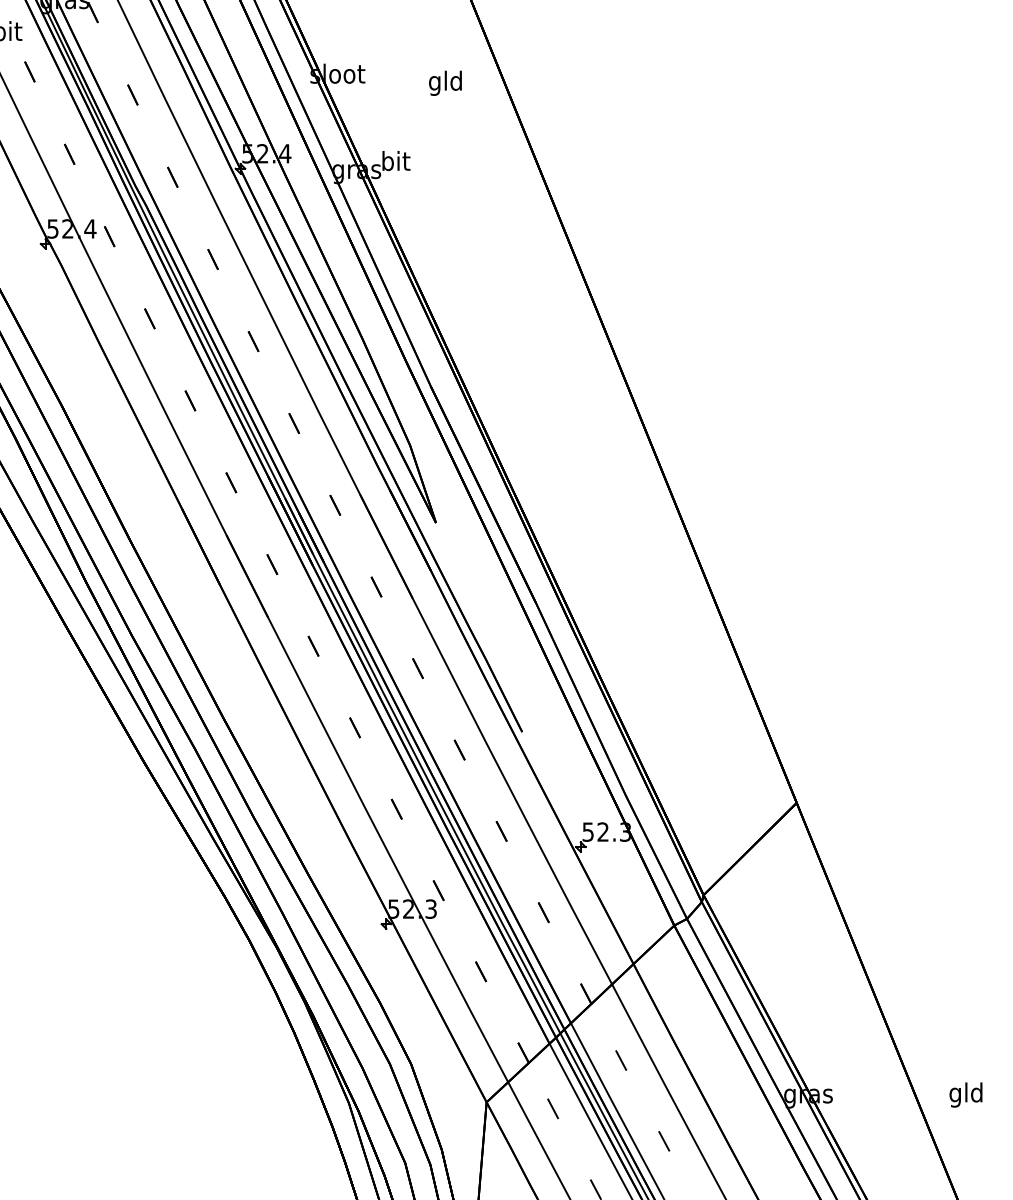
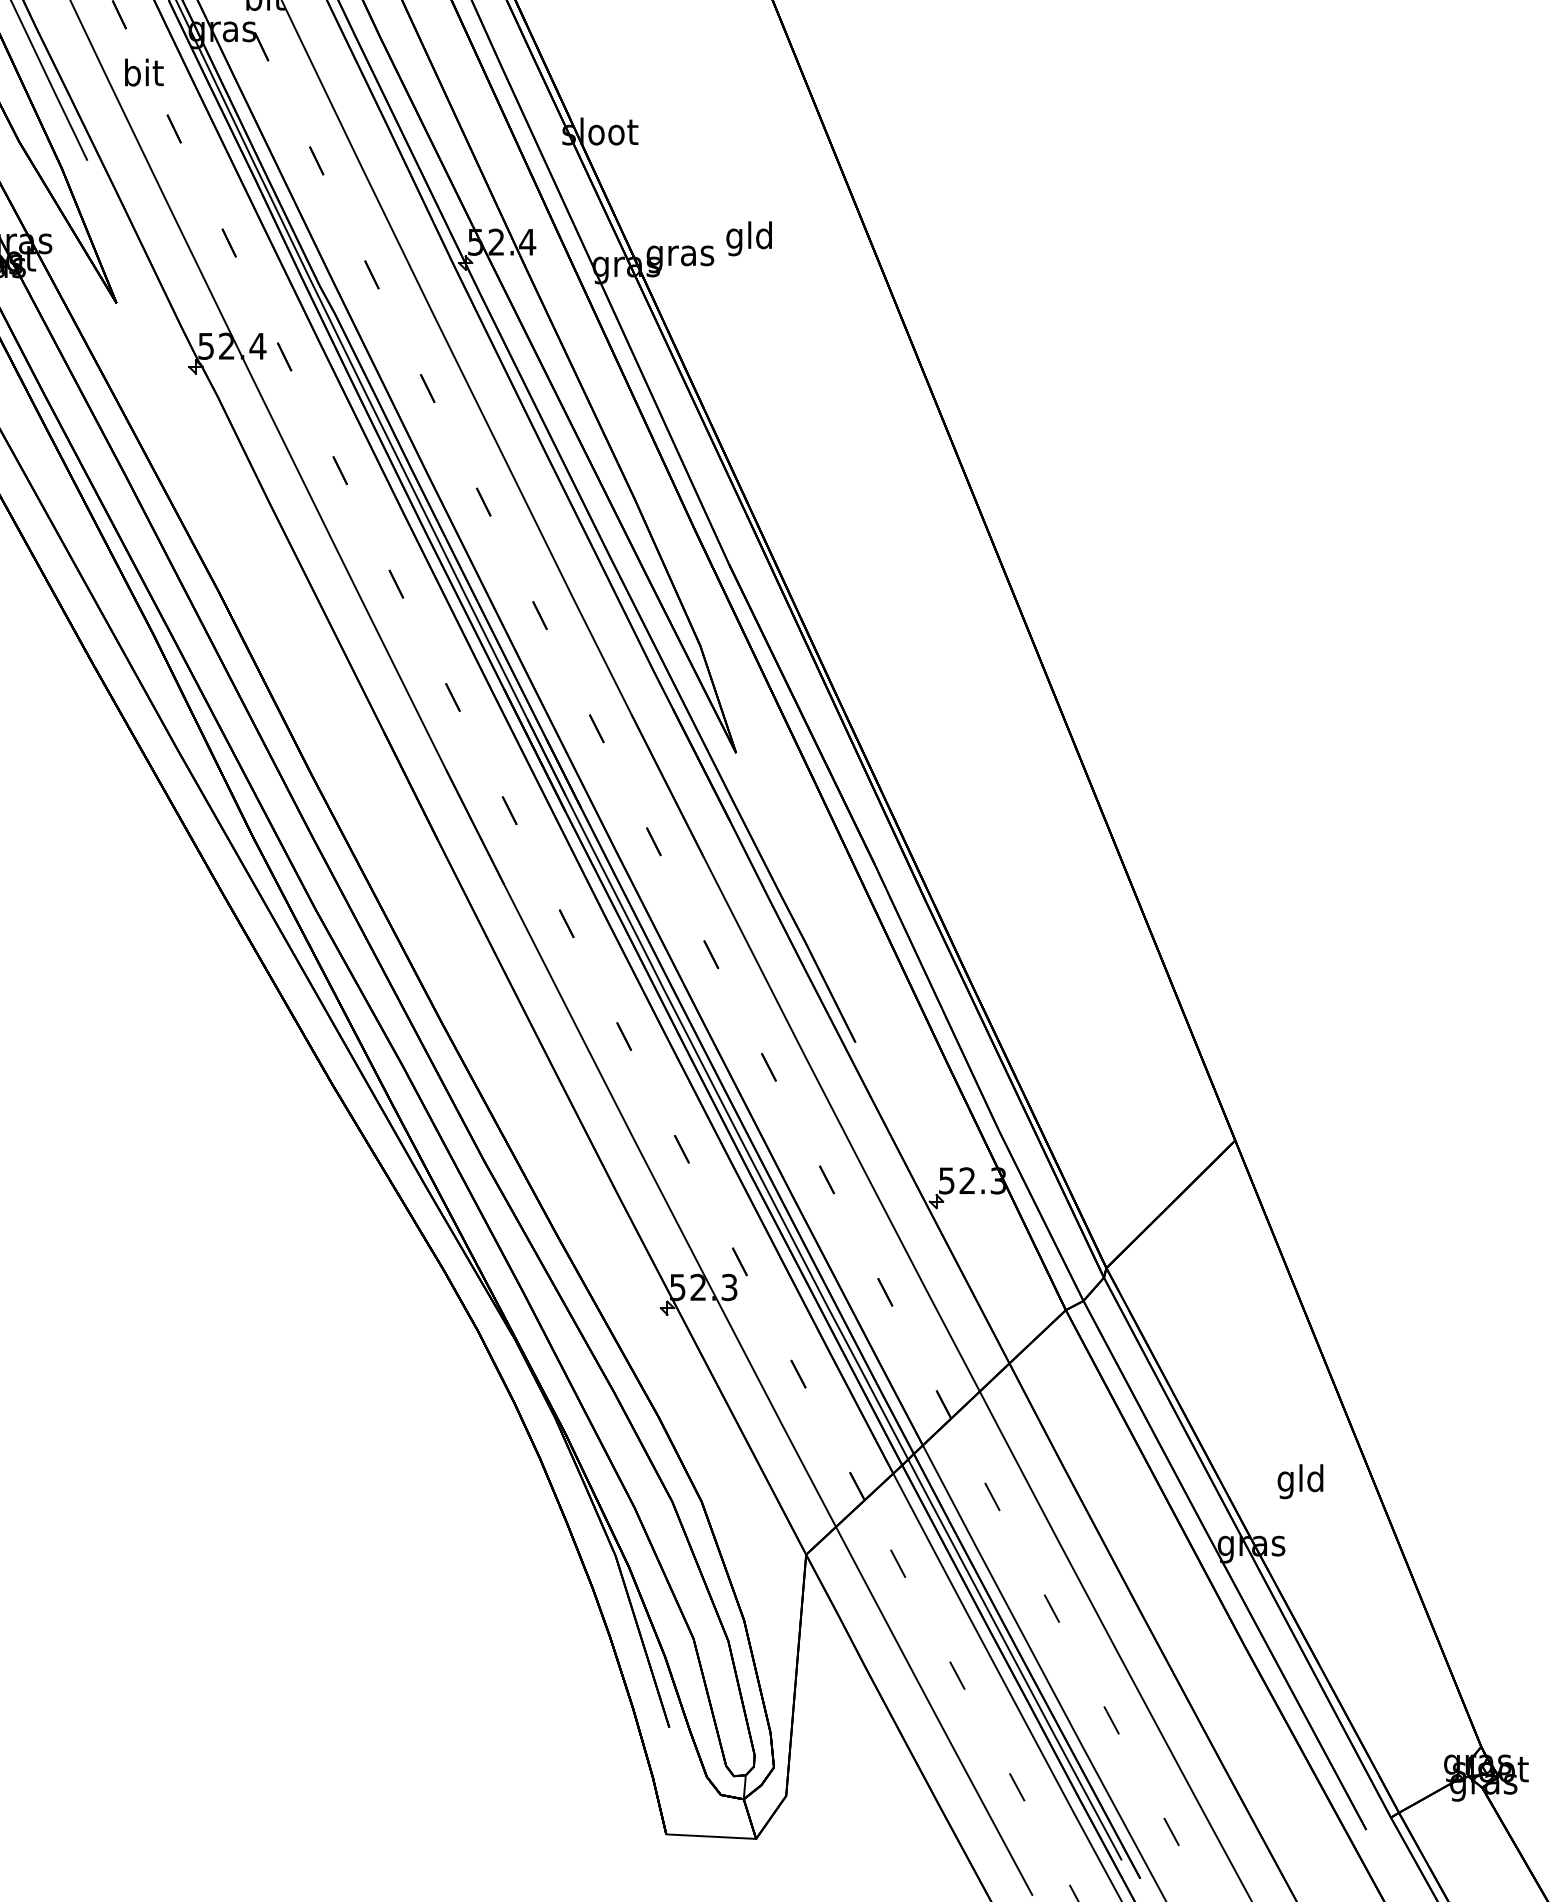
text: (444, 83) -> (748, 238), moved
text: (395, 163) -> (680, 255), bit -> gras
text: (965, 1094) -> (1300, 1481), moved

